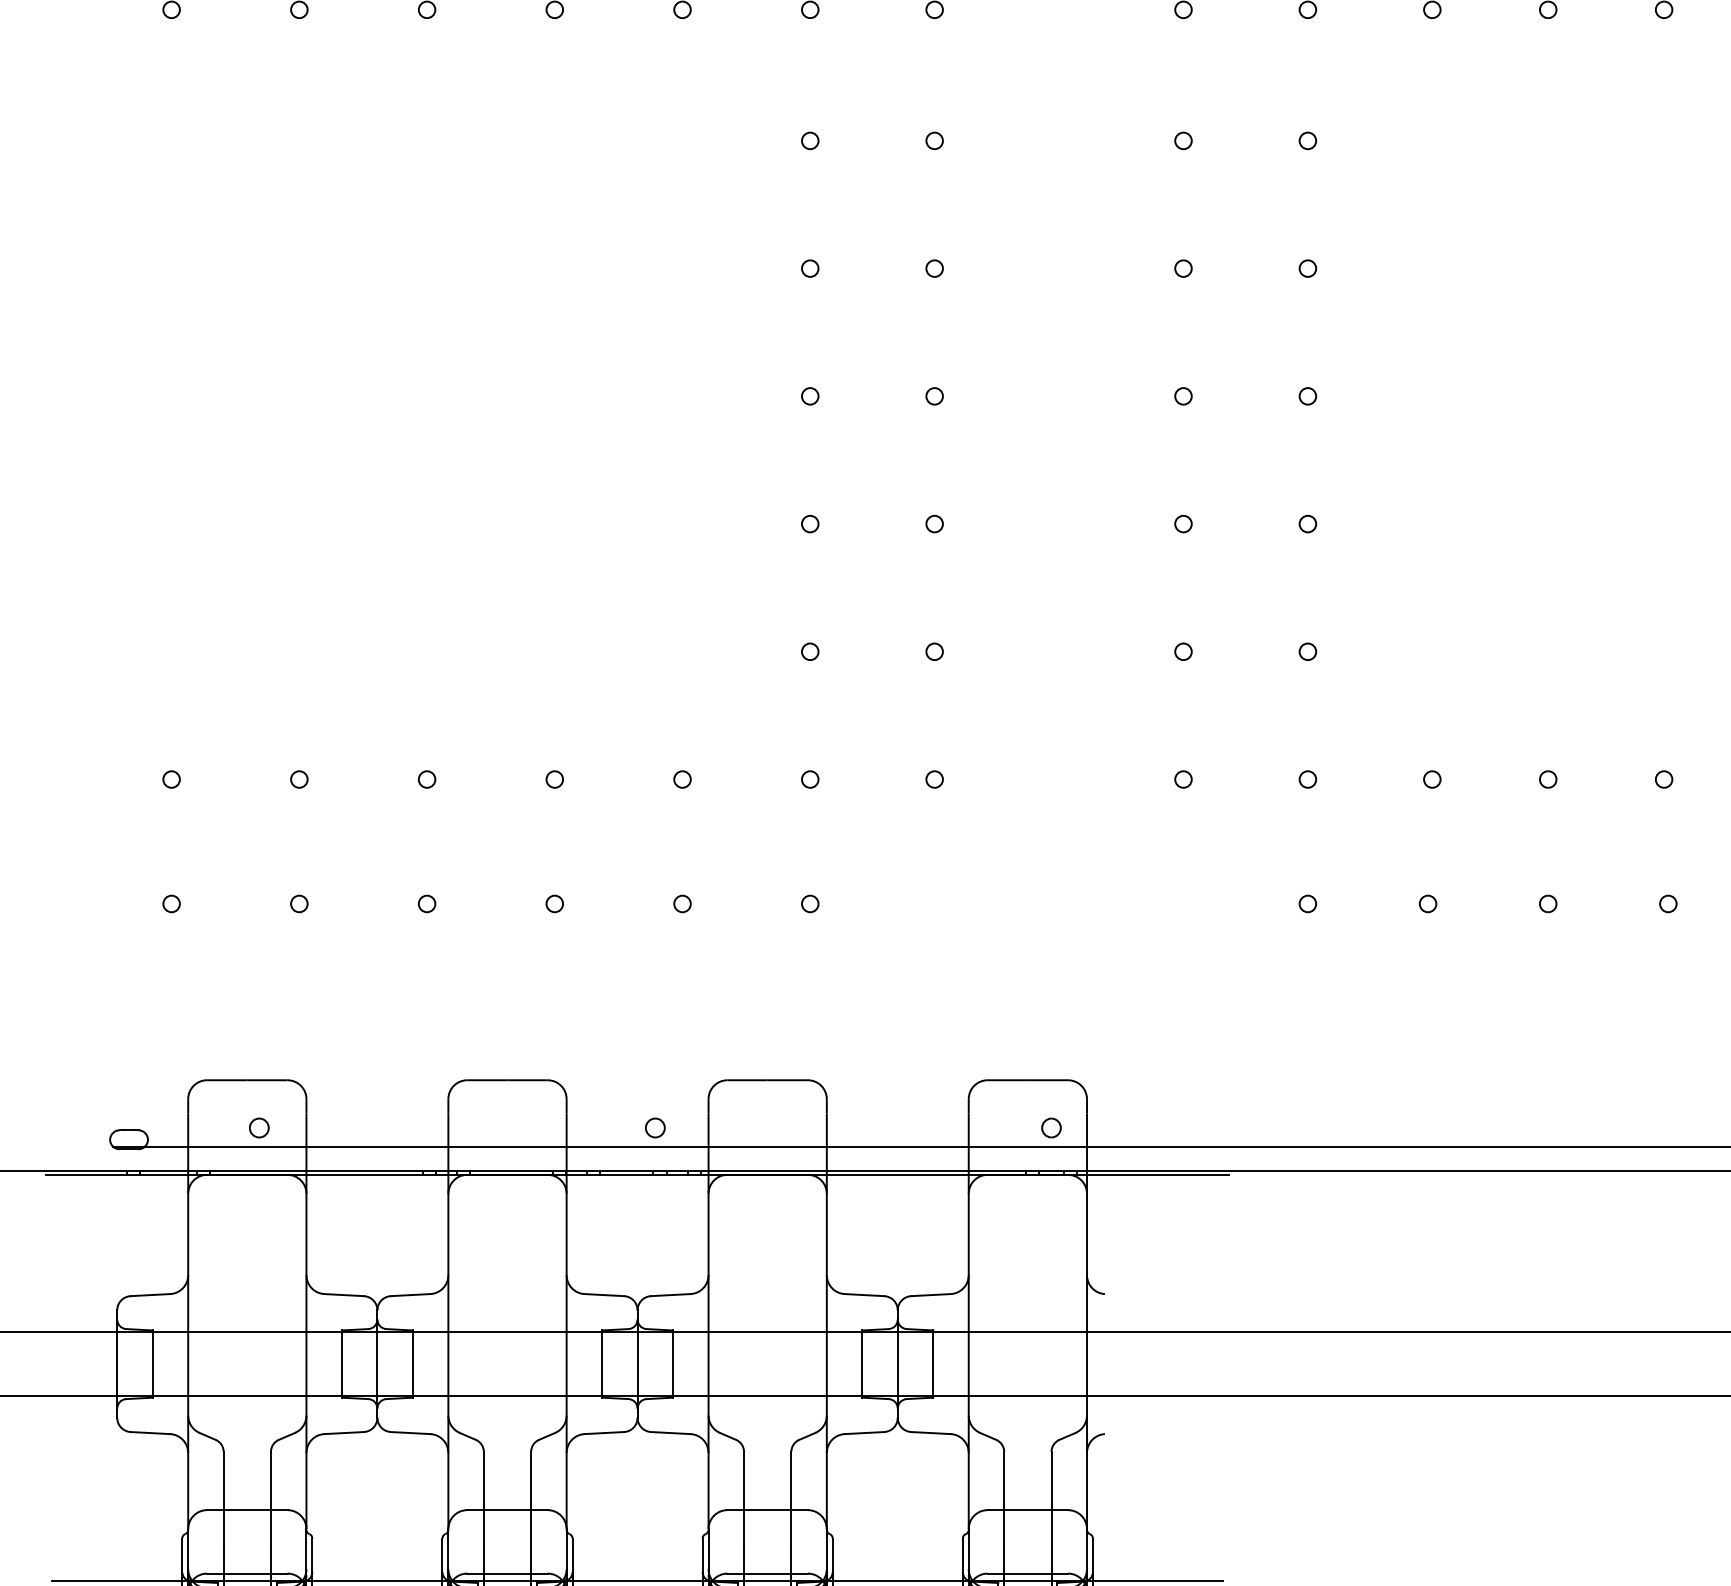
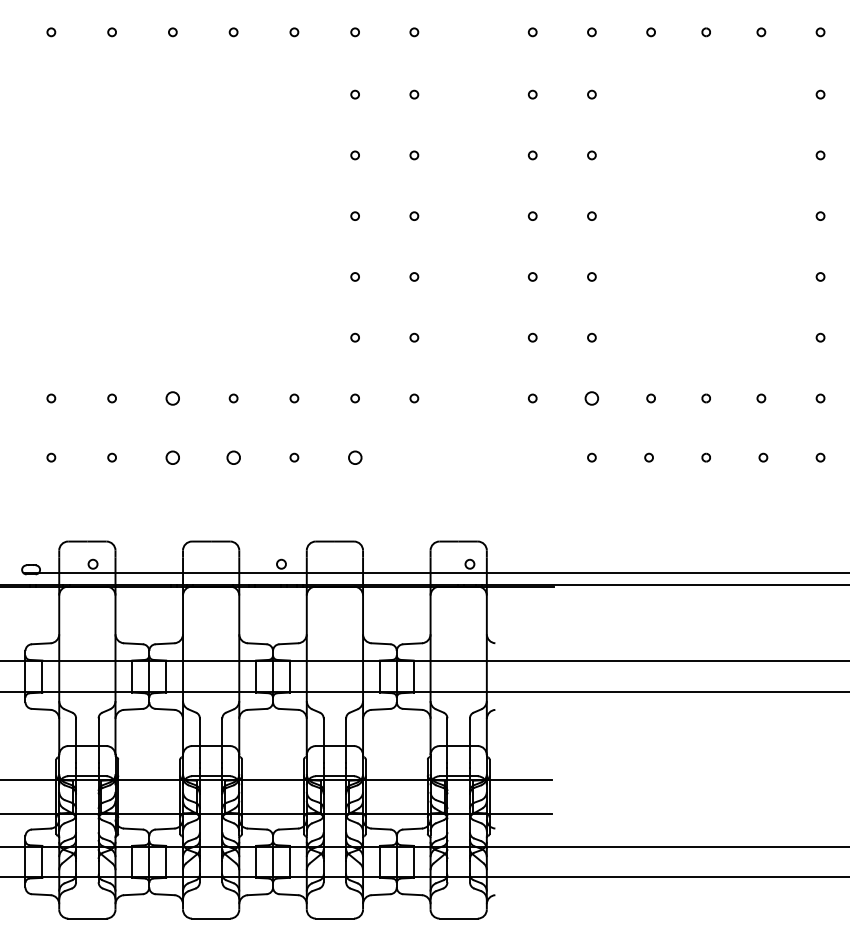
circle: (426, 779) -> (172, 398), size x1.6
circle: (1307, 779) -> (591, 398), size x1.6
circle: (426, 903) -> (172, 457), size x1.6
circle: (554, 903) -> (233, 457), size x1.6
circle: (808, 903) -> (354, 457), size x1.6

